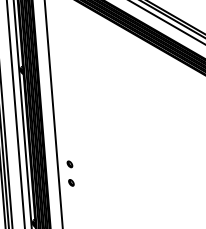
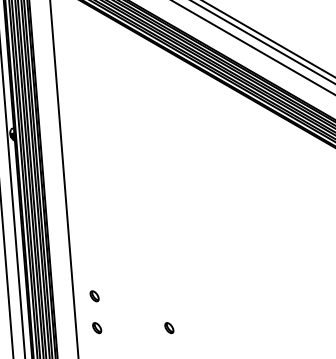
part: (113, 182) -> (169, 327), added

